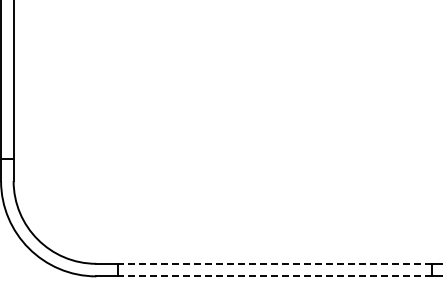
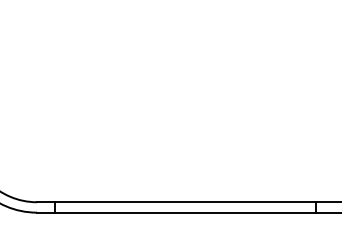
line: (275, 263) -> (185, 201), dashed -> solid
line: (275, 276) -> (185, 212), dashed -> solid

